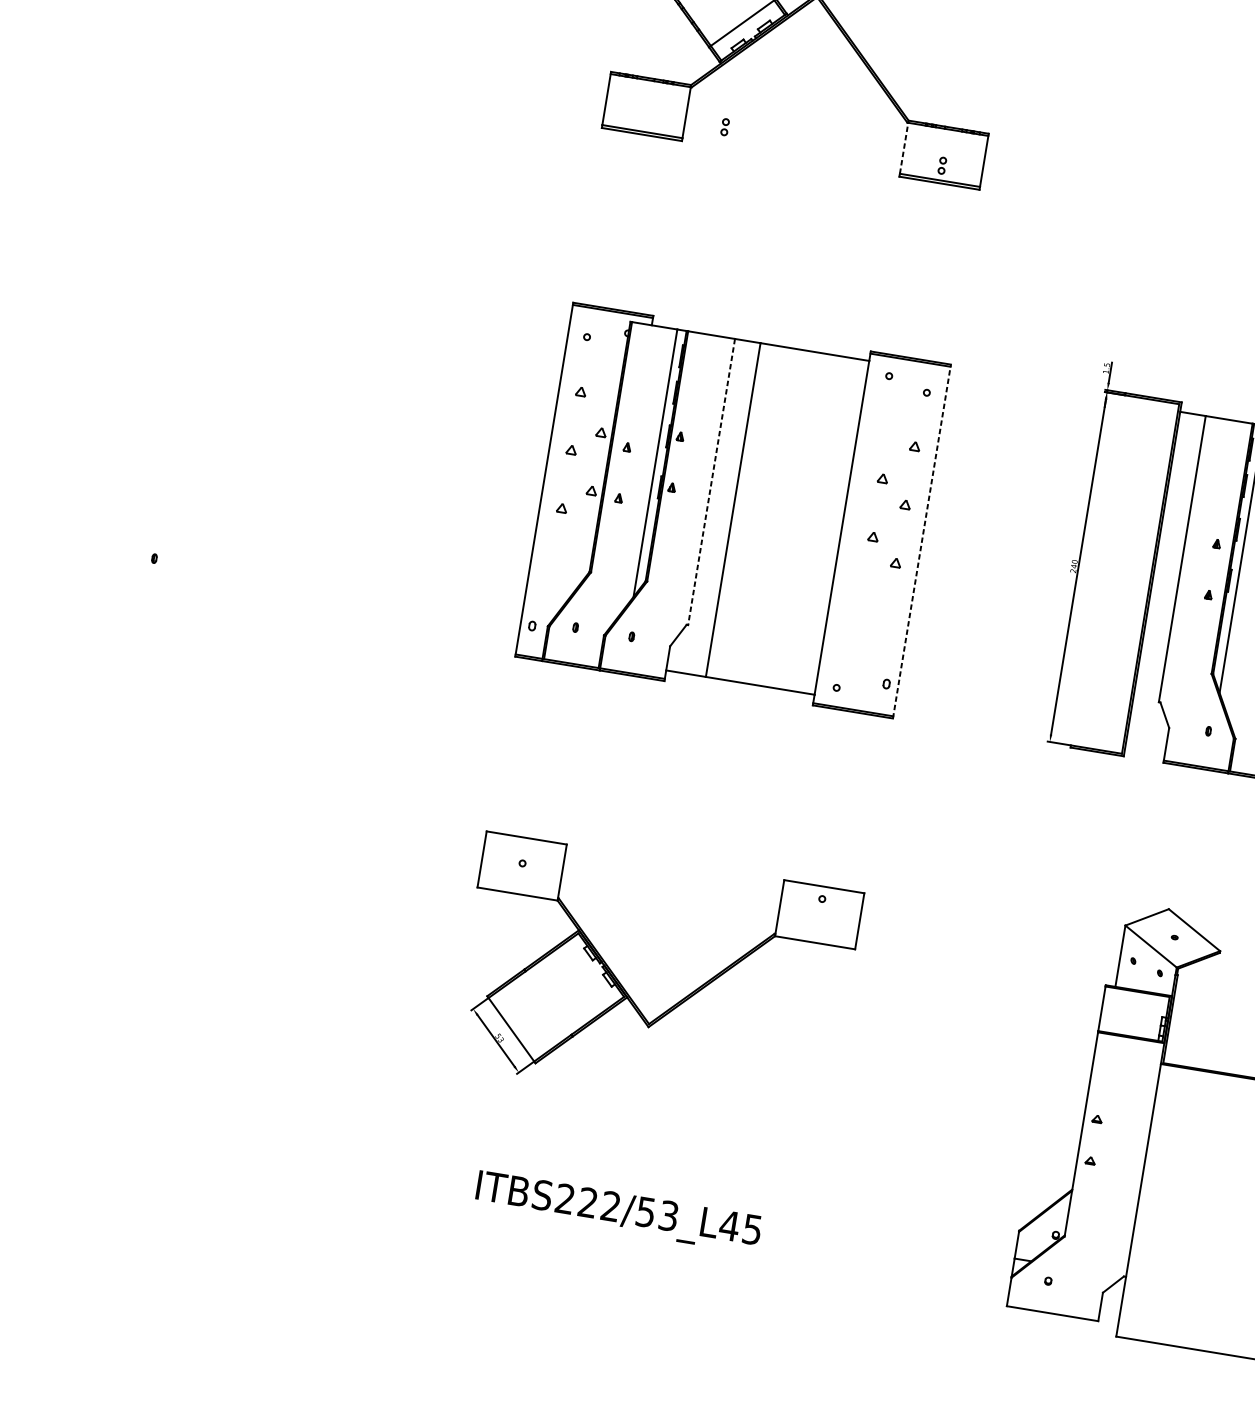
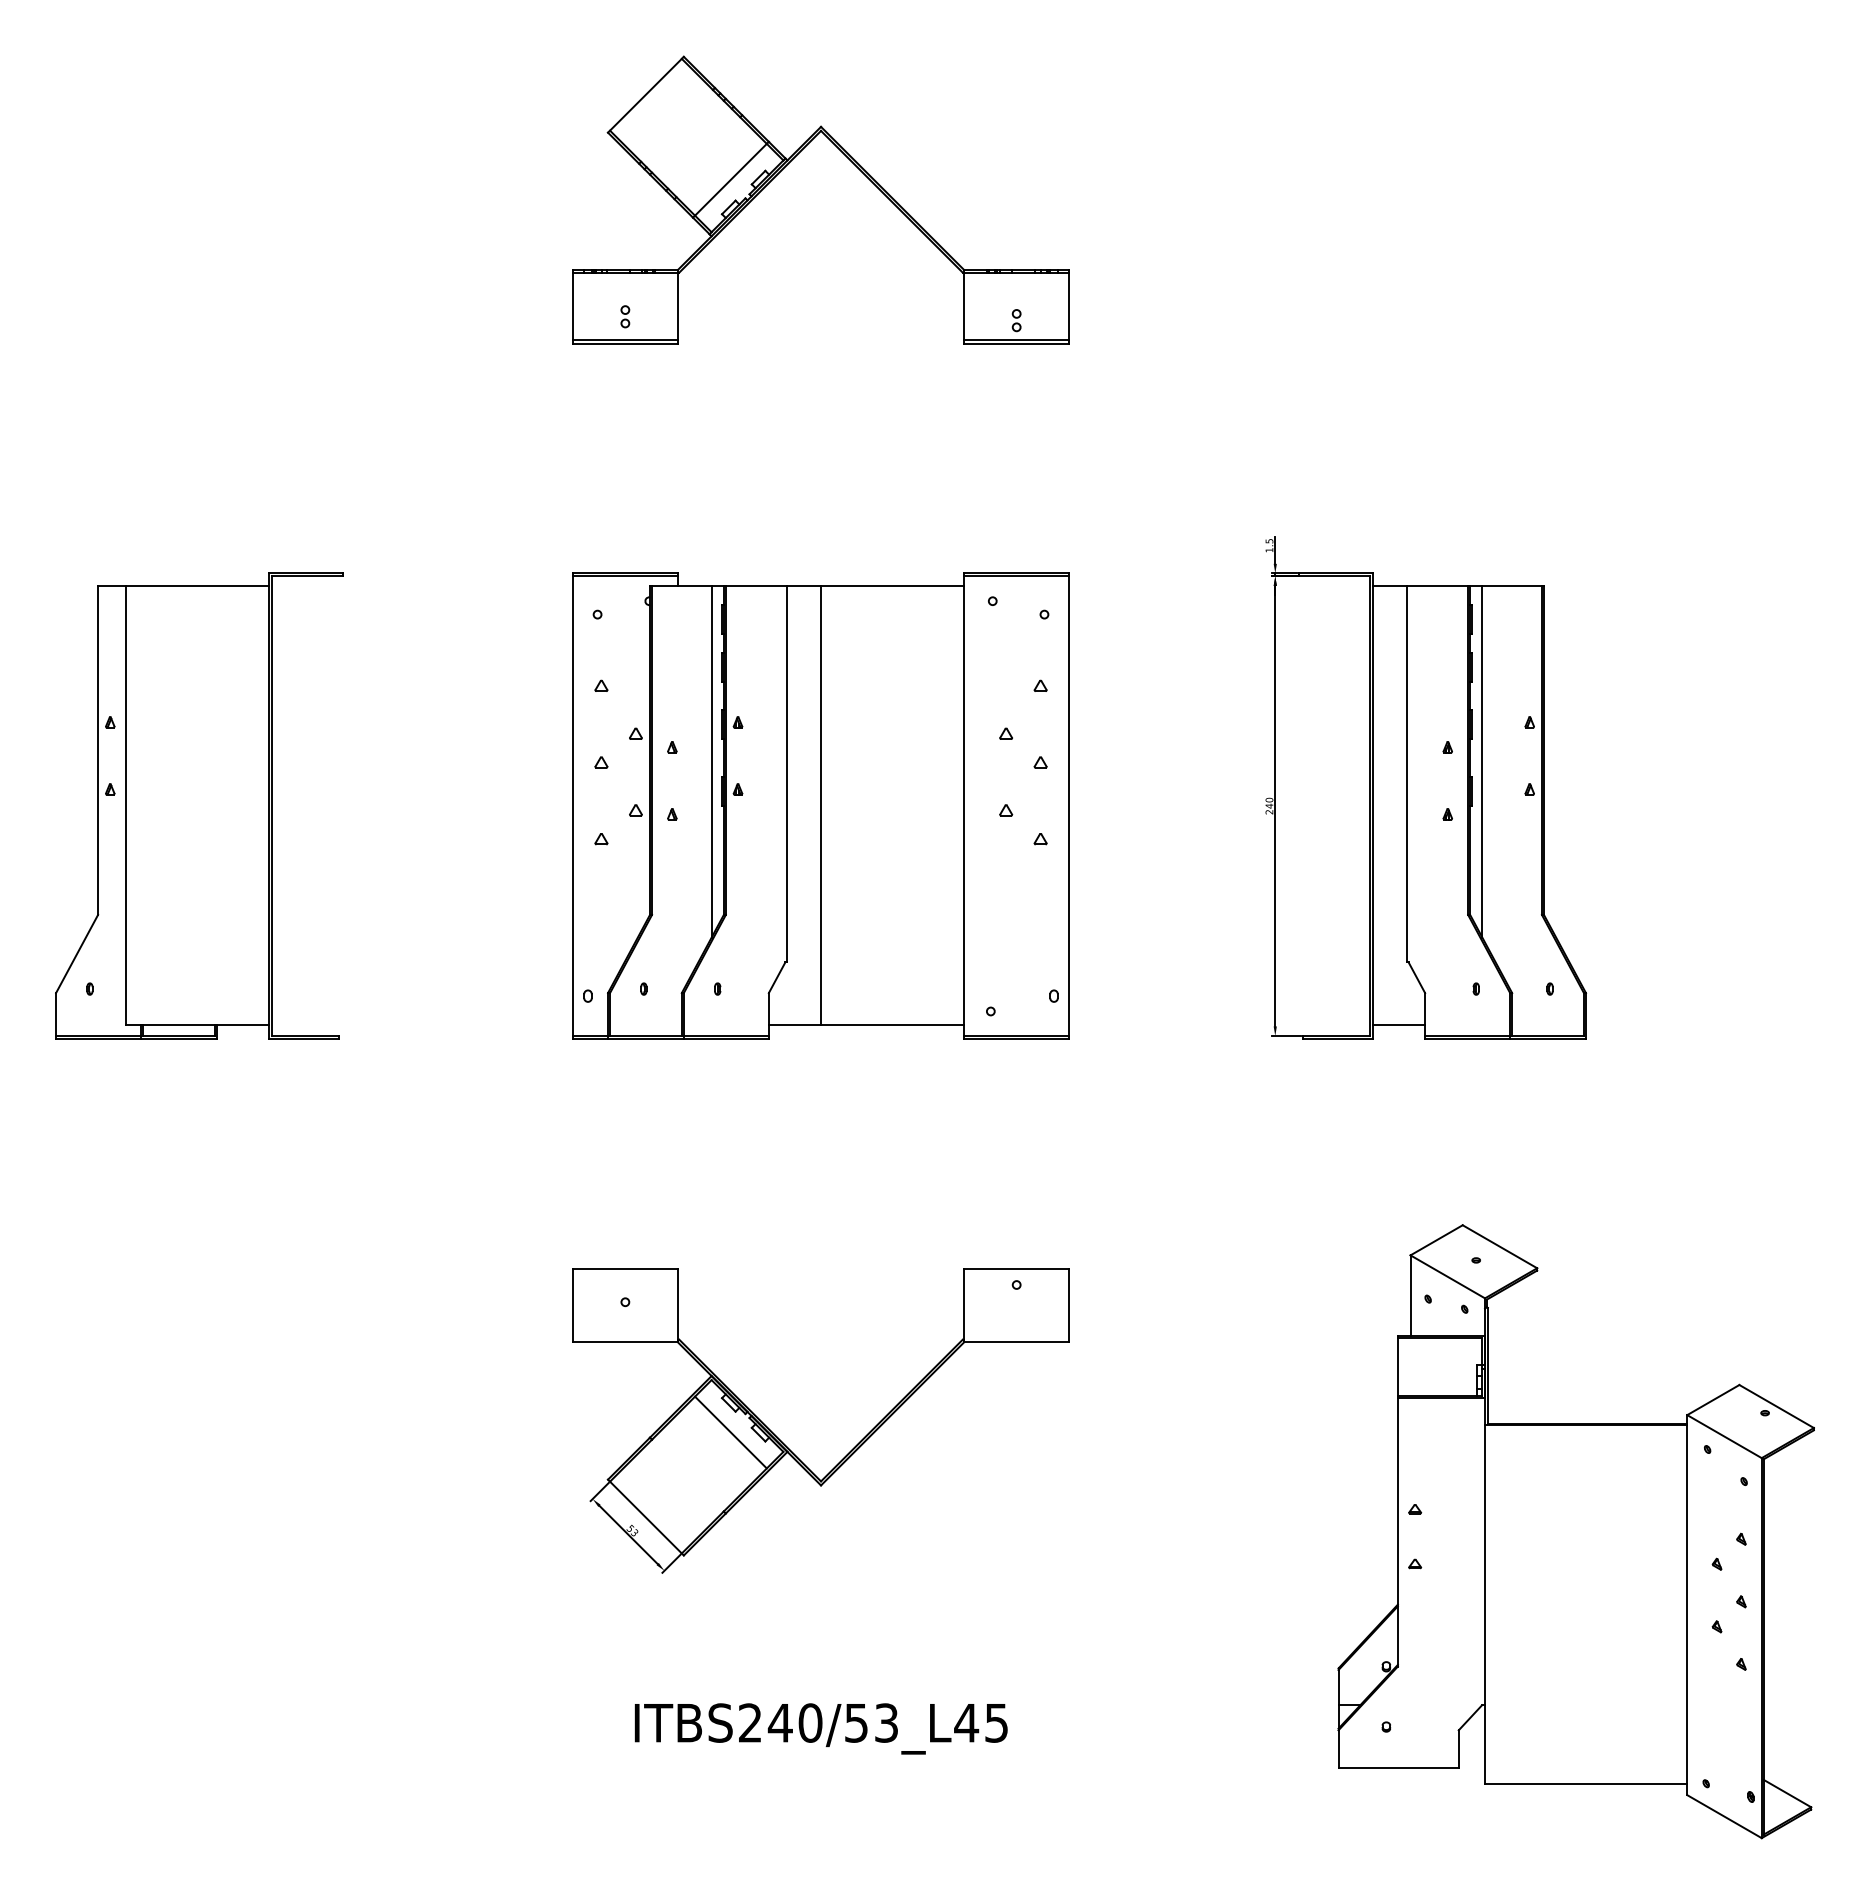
part: (725, 127) -> (625, 316), moved
line: (904, 147) -> (964, 304), dashed -> solid
part: (260, 432) -> (199, 805), added
line: (711, 482) -> (787, 774), dashed -> solid
line: (922, 541) -> (1069, 806), dashed -> solid
line: (1145, 748) -> (1398, 1024), added
line: (586, 975) -> (730, 1432), added
text: (598, 1204) -> (794, 1722), ITBS222/53_L45 -> ITBS240/53_L45

